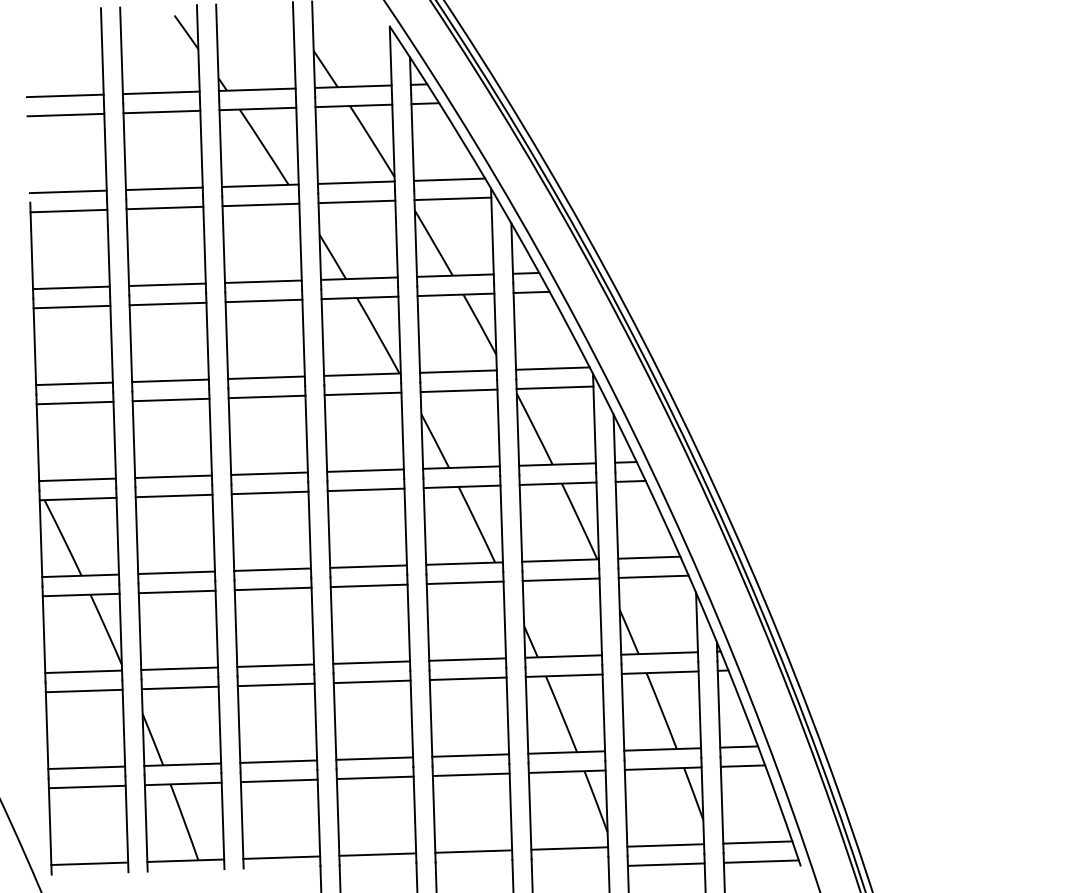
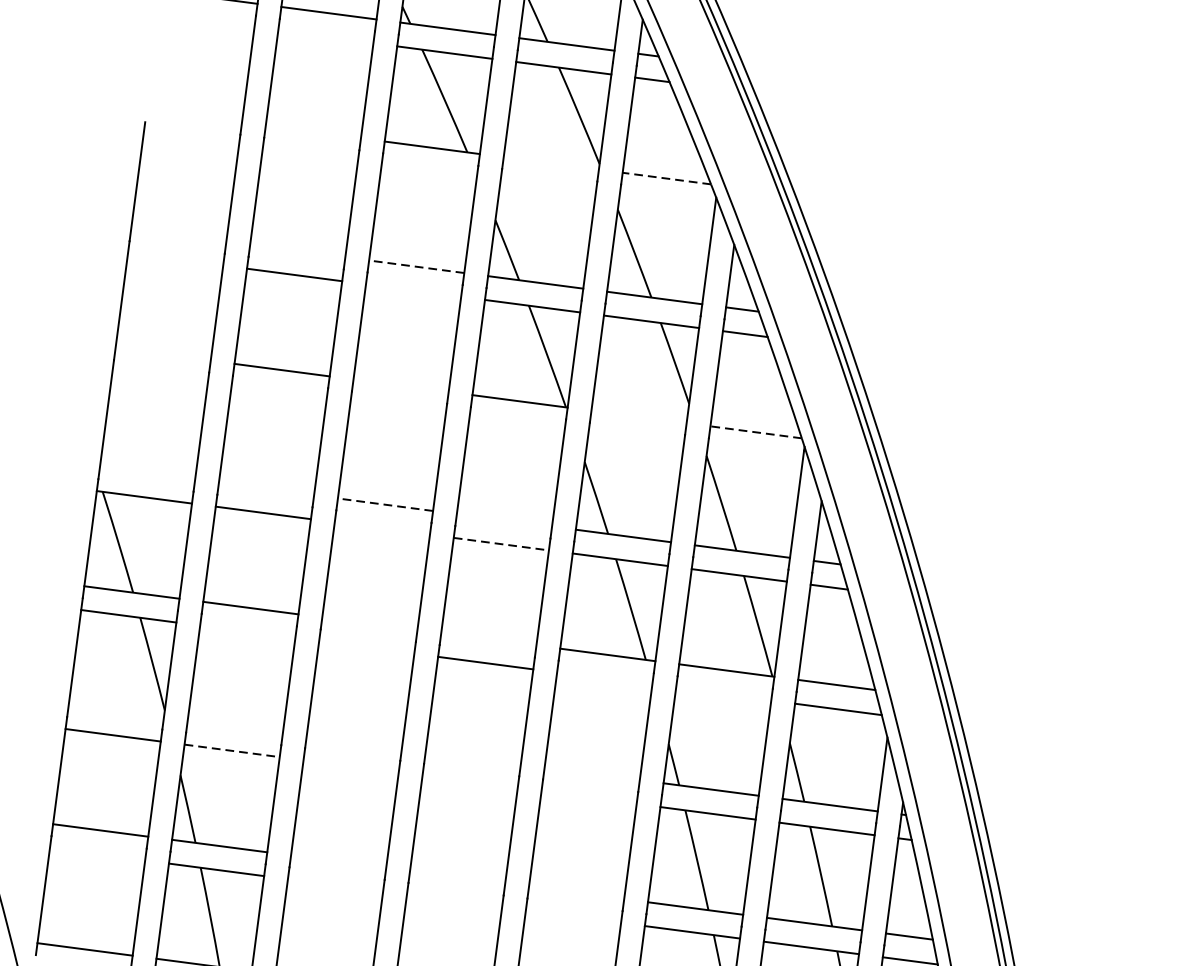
line: (161, 111) -> (325, 36), removed
line: (65, 114) -> (206, 20), removed
line: (449, 179) -> (666, 178), solid -> dashed
line: (355, 182) -> (550, 162), removed
line: (163, 188) -> (312, 131), removed
line: (67, 191) -> (193, 115), removed
line: (452, 198) -> (666, 202), removed
line: (356, 201) -> (547, 186), removed
line: (260, 204) -> (428, 170), removed
line: (164, 207) -> (309, 155), removed
line: (68, 210) -> (190, 139), removed
line: (262, 281) -> (415, 266), solid -> dashed
line: (167, 284) -> (297, 250), removed
line: (71, 287) -> (178, 235), removed
line: (263, 300) -> (413, 289), removed
line: (71, 306) -> (175, 258), removed
line: (552, 368) -> (755, 432), solid -> dashed
line: (458, 371) -> (639, 416), removed
line: (266, 377) -> (401, 385), removed
line: (74, 383) -> (163, 354), removed
line: (554, 387) -> (754, 455), removed
line: (458, 390) -> (635, 440), removed
line: (362, 393) -> (516, 424), removed
line: (266, 396) -> (397, 408), removed
line: (170, 399) -> (278, 393), removed
line: (74, 402) -> (159, 377), removed
line: (365, 470) -> (504, 520), removed
line: (269, 473) -> (385, 504), solid -> dashed
line: (173, 476) -> (266, 488), removed
line: (77, 479) -> (147, 473), removed
line: (366, 489) -> (501, 543), solid -> dashed
line: (269, 492) -> (381, 527), removed
line: (368, 566) -> (488, 639), removed
line: (272, 569) -> (369, 623), removed
line: (560, 579) -> (722, 693), removed
line: (464, 582) -> (603, 678), removed
line: (272, 588) -> (365, 646), removed
line: (176, 591) -> (247, 631), removed
line: (467, 659) -> (592, 773), removed
line: (371, 662) -> (473, 758), removed
line: (275, 665) -> (354, 742), removed
line: (179, 668) -> (235, 726), removed
line: (83, 671) -> (116, 711), removed
line: (467, 678) -> (588, 797), removed
line: (371, 681) -> (469, 781), removed
line: (275, 684) -> (350, 765), removed
line: (180, 687) -> (232, 750), solid -> dashed
line: (470, 755) -> (576, 892), removed
line: (374, 758) -> (457, 877), removed
line: (278, 761) -> (338, 861), removed
line: (470, 774) -> (572, 916), removed
line: (374, 777) -> (453, 900), removed
line: (278, 780) -> (334, 884), removed
line: (86, 786) -> (96, 853), removed

